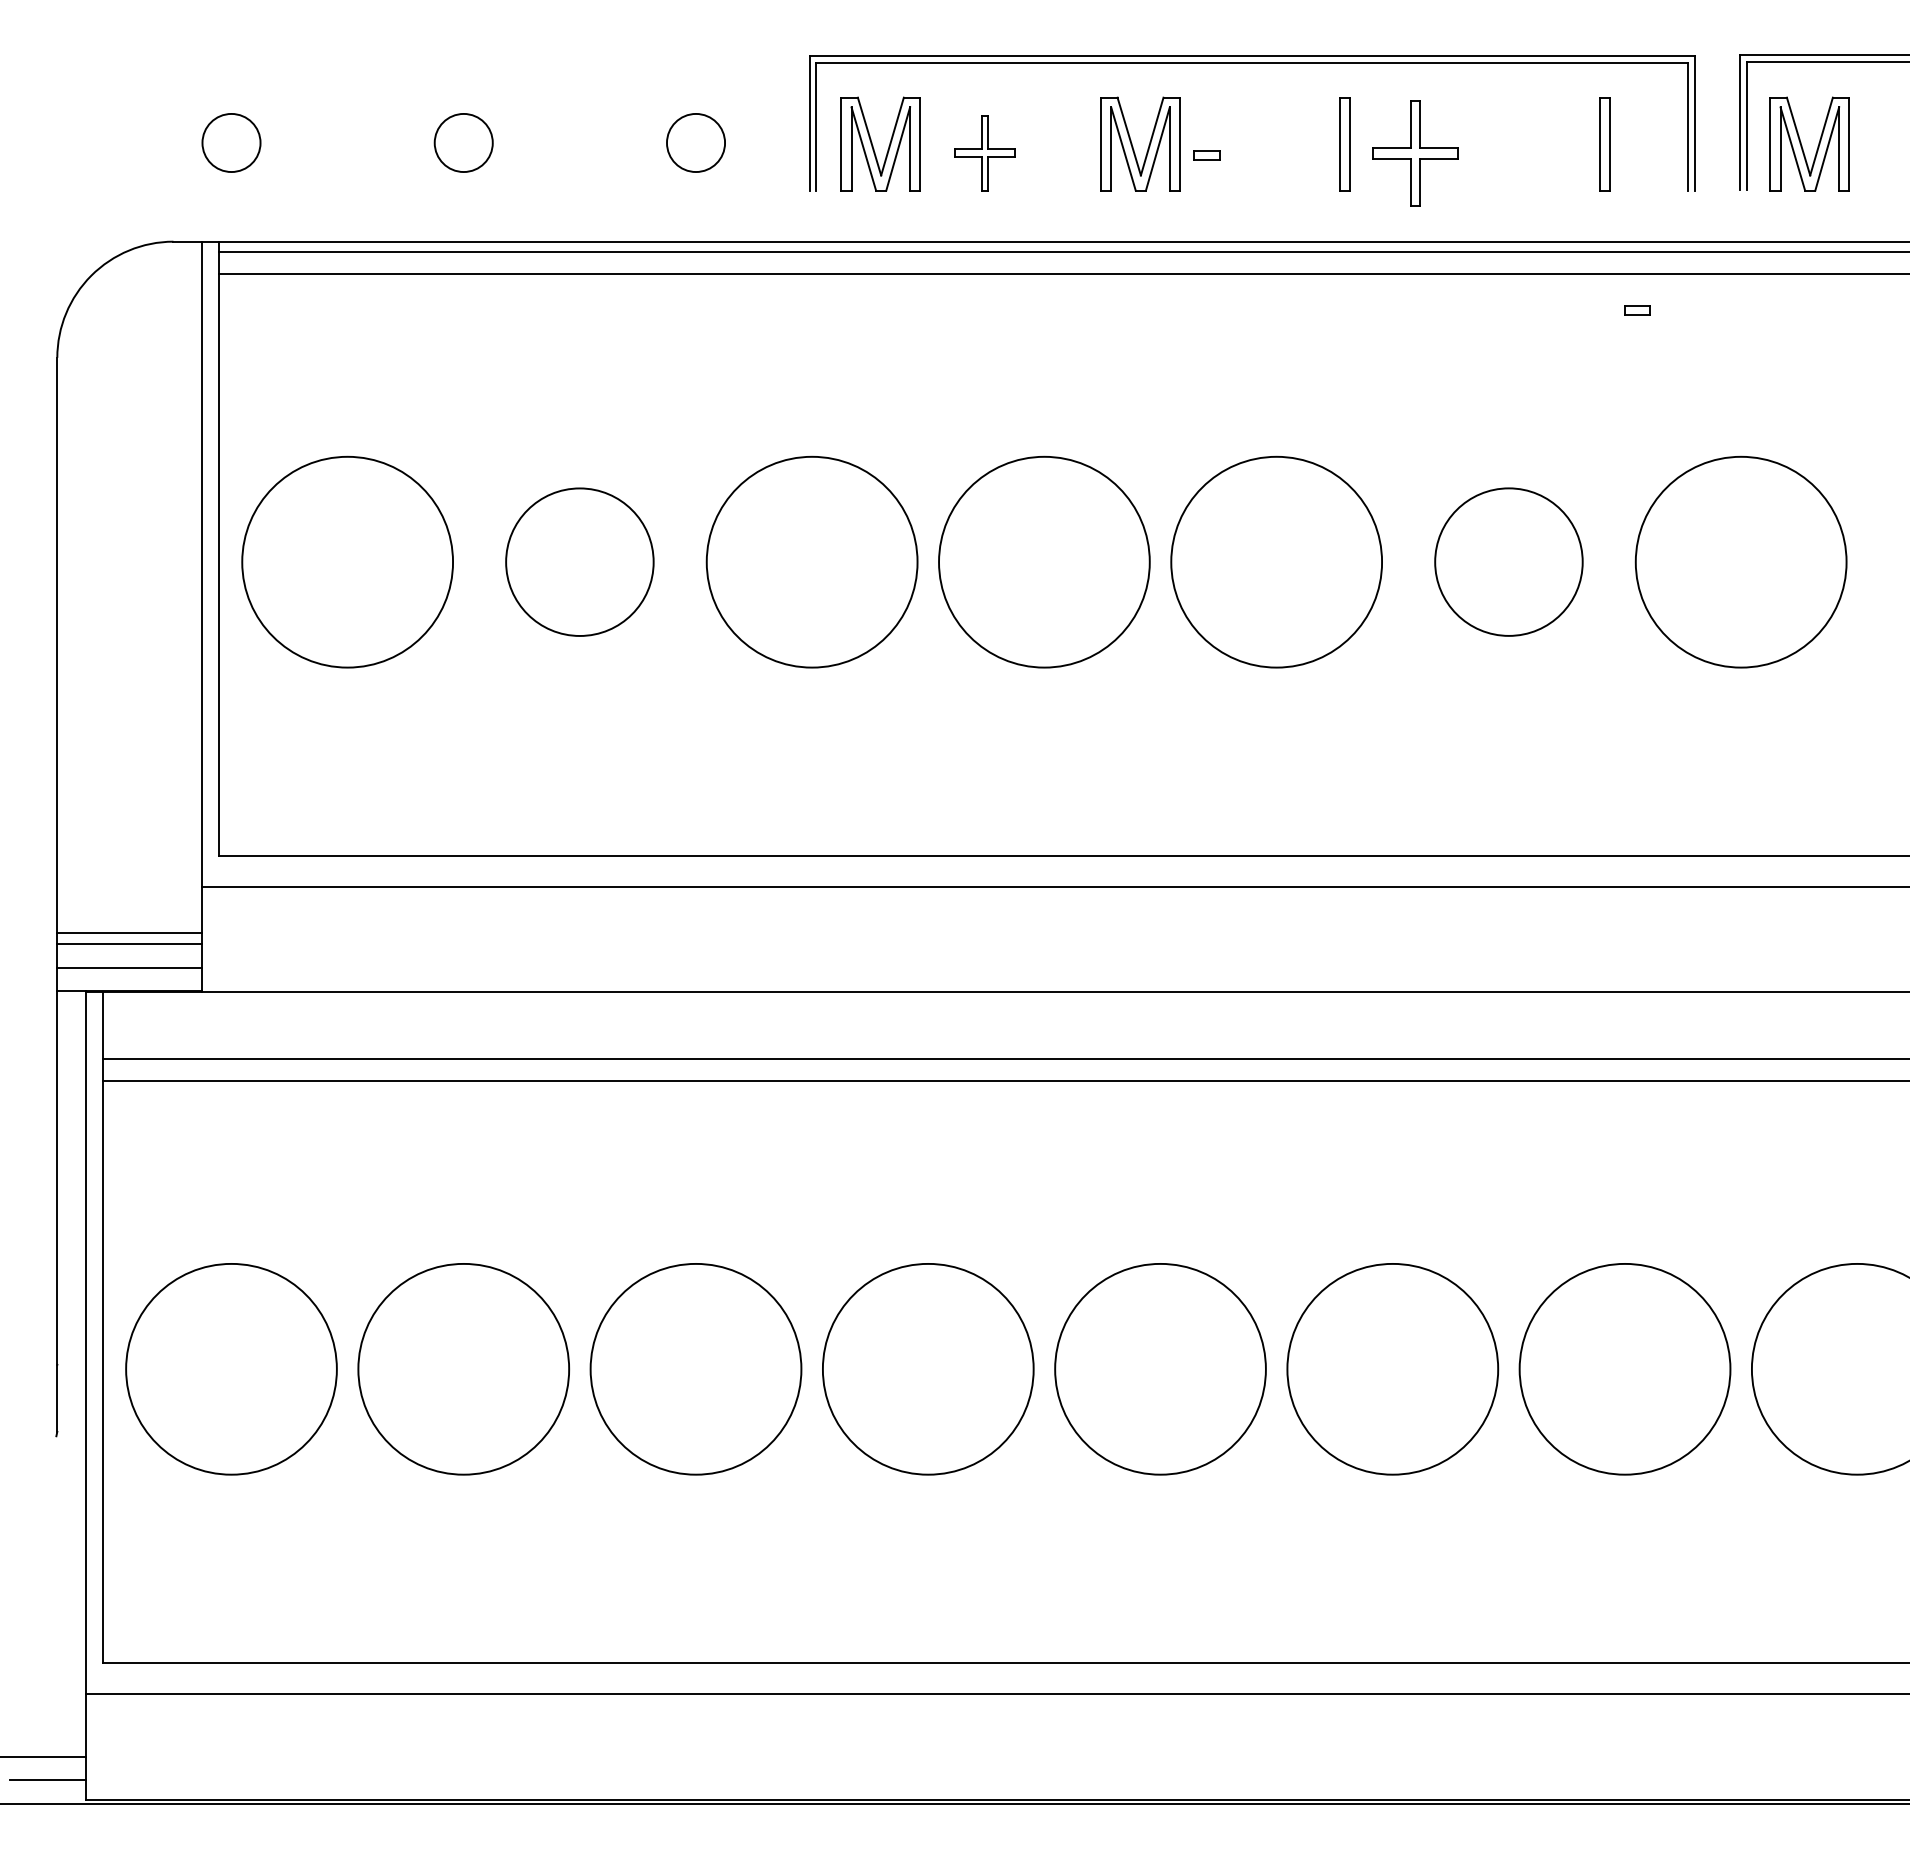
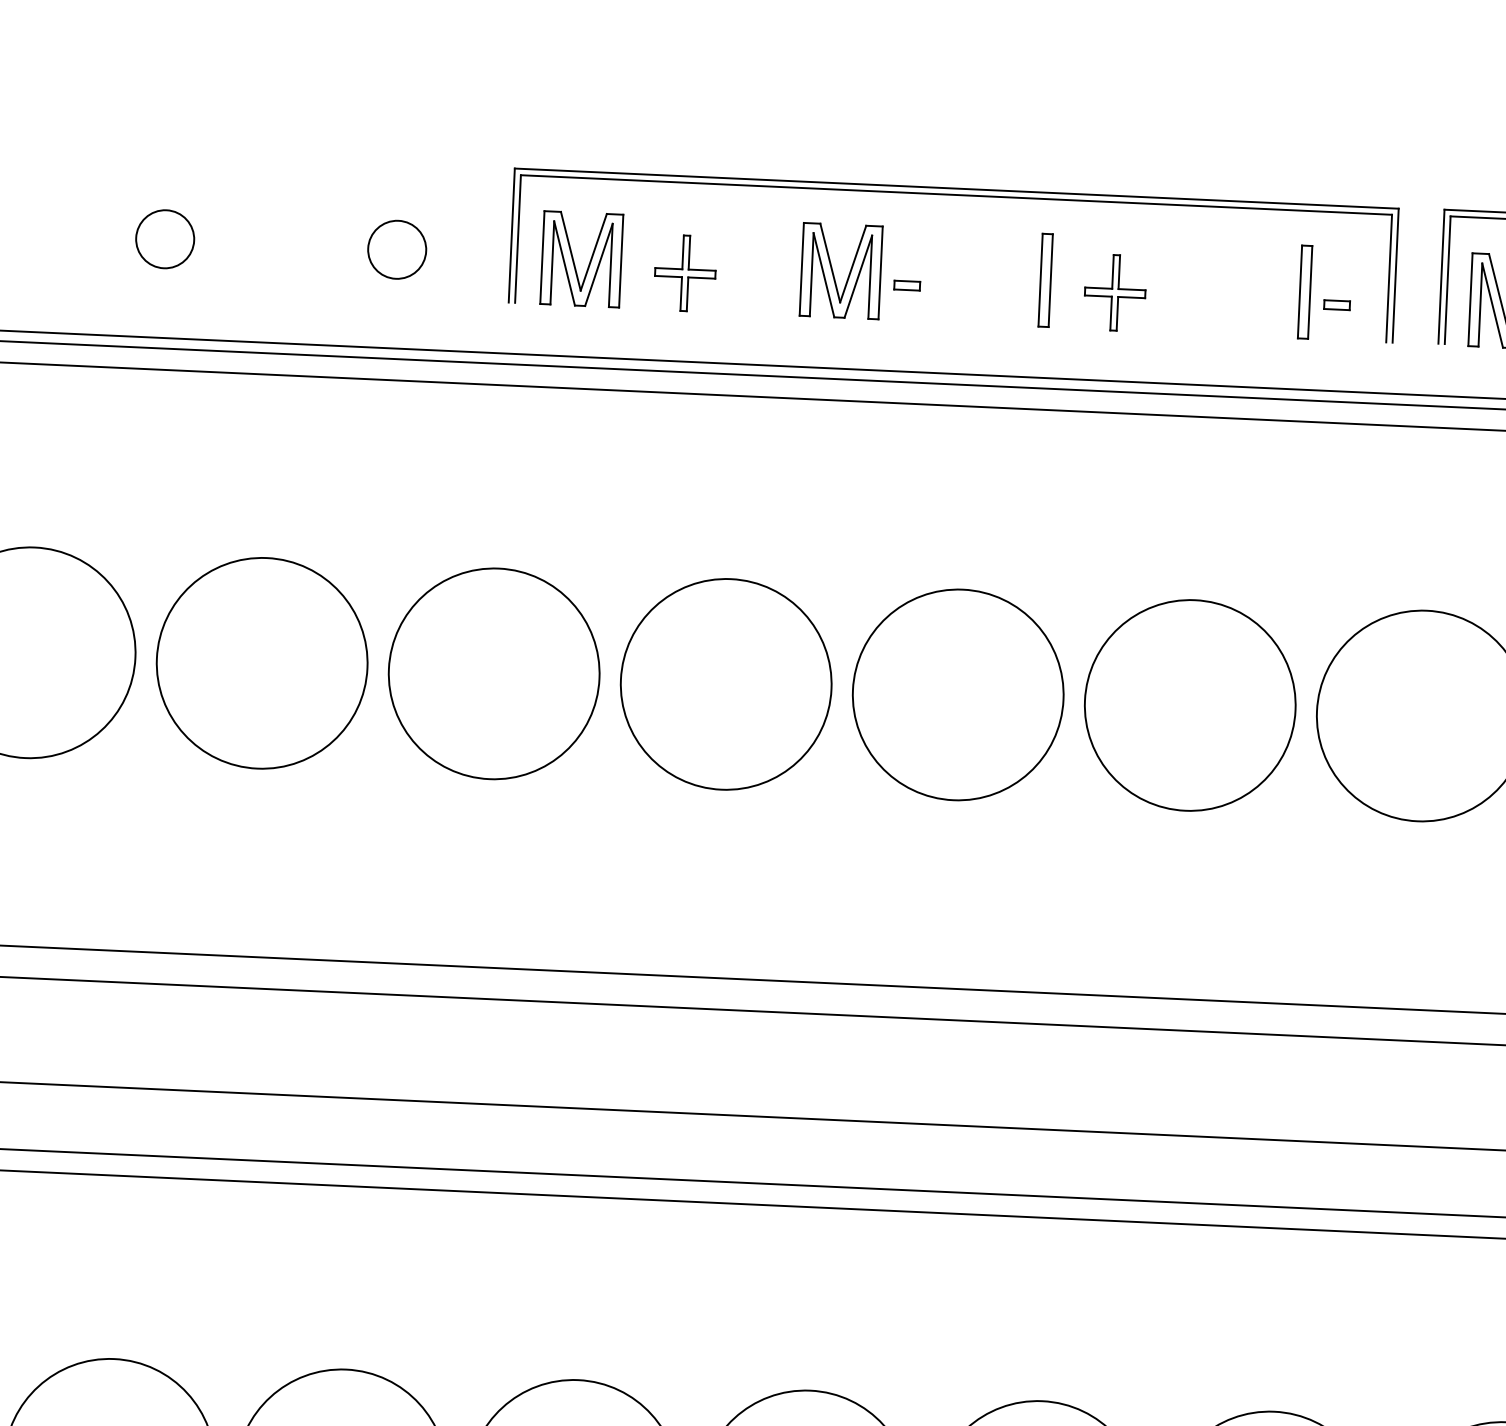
part: (1414, 153) -> (1114, 292), size x0.71
part: (1637, 310) -> (1337, 305), moved
circle: (579, 561) -> (261, 662), size x1.43
circle: (1508, 561) -> (1189, 704), size x1.43

